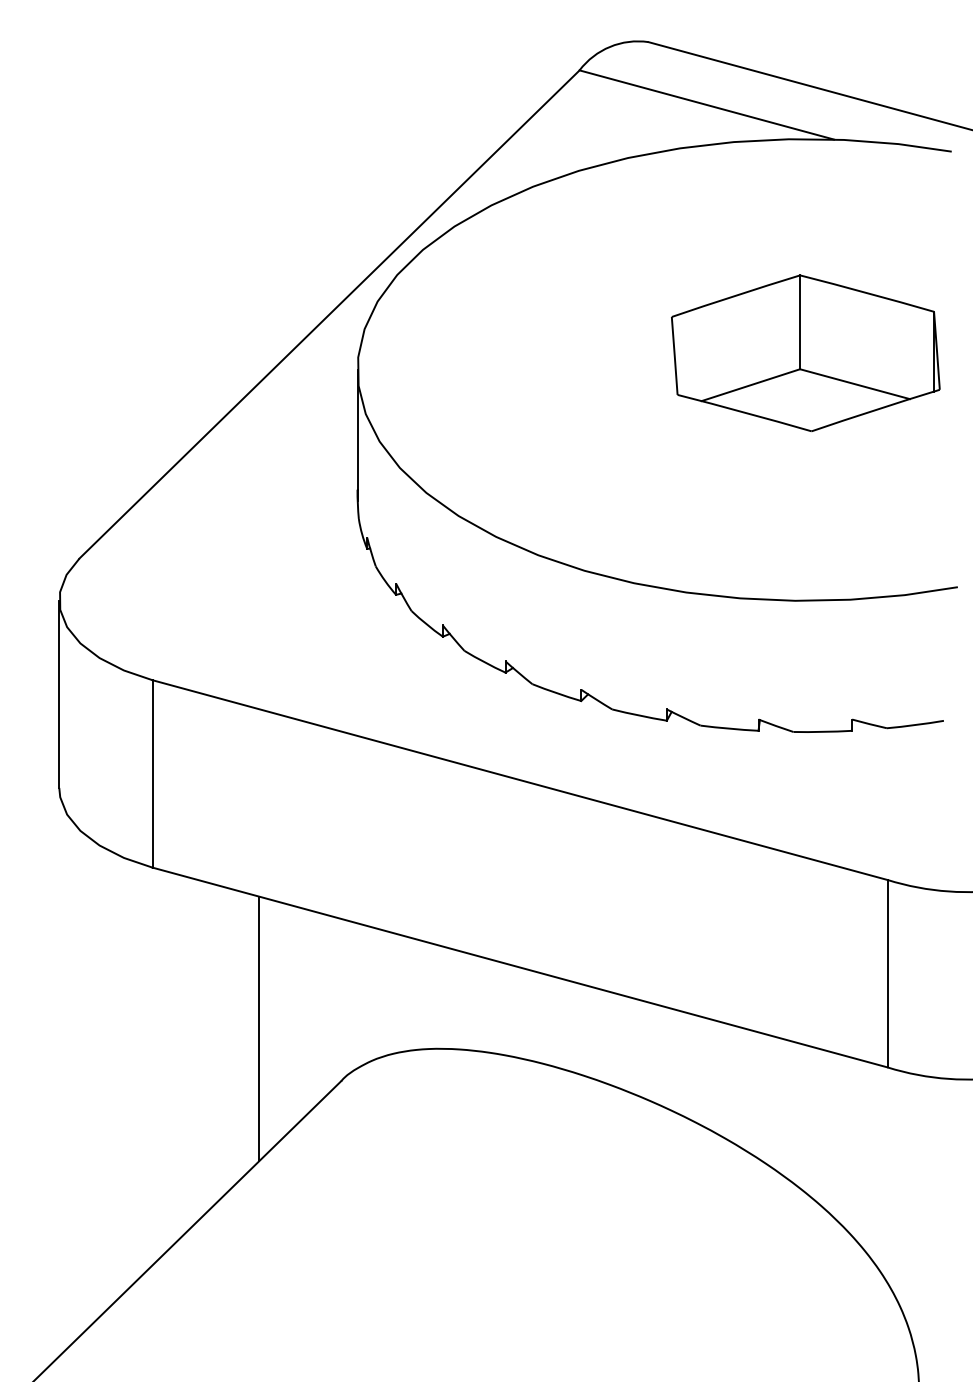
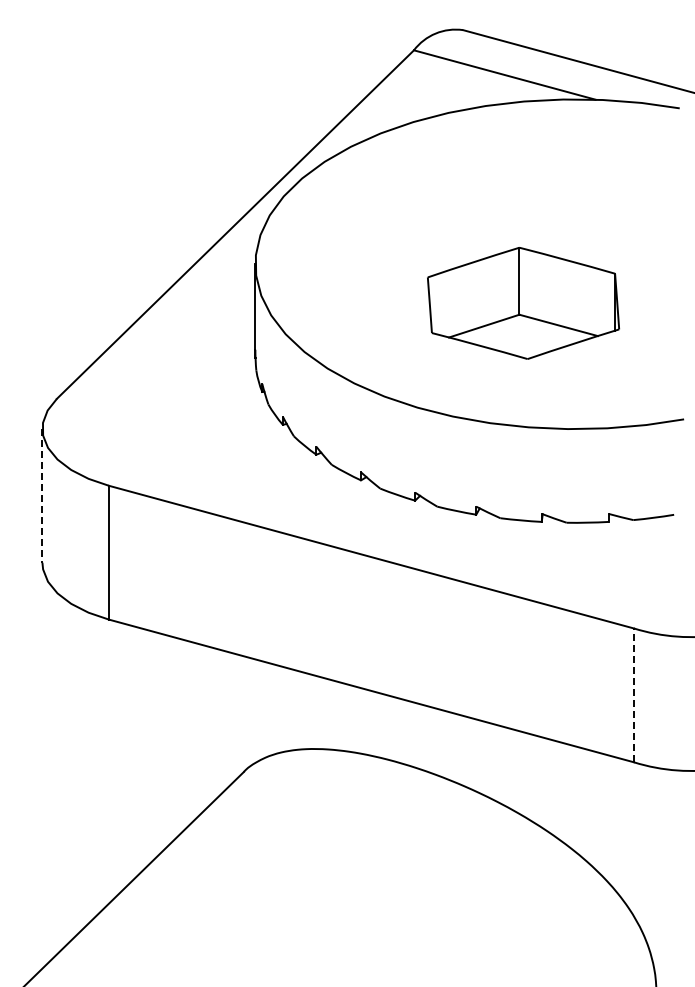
part: (805, 353) -> (523, 303), moved
line: (59, 693) -> (42, 495), solid -> dashed
line: (887, 973) -> (633, 695), solid -> dashed
line: (259, 1028) -> (185, 734), removed

